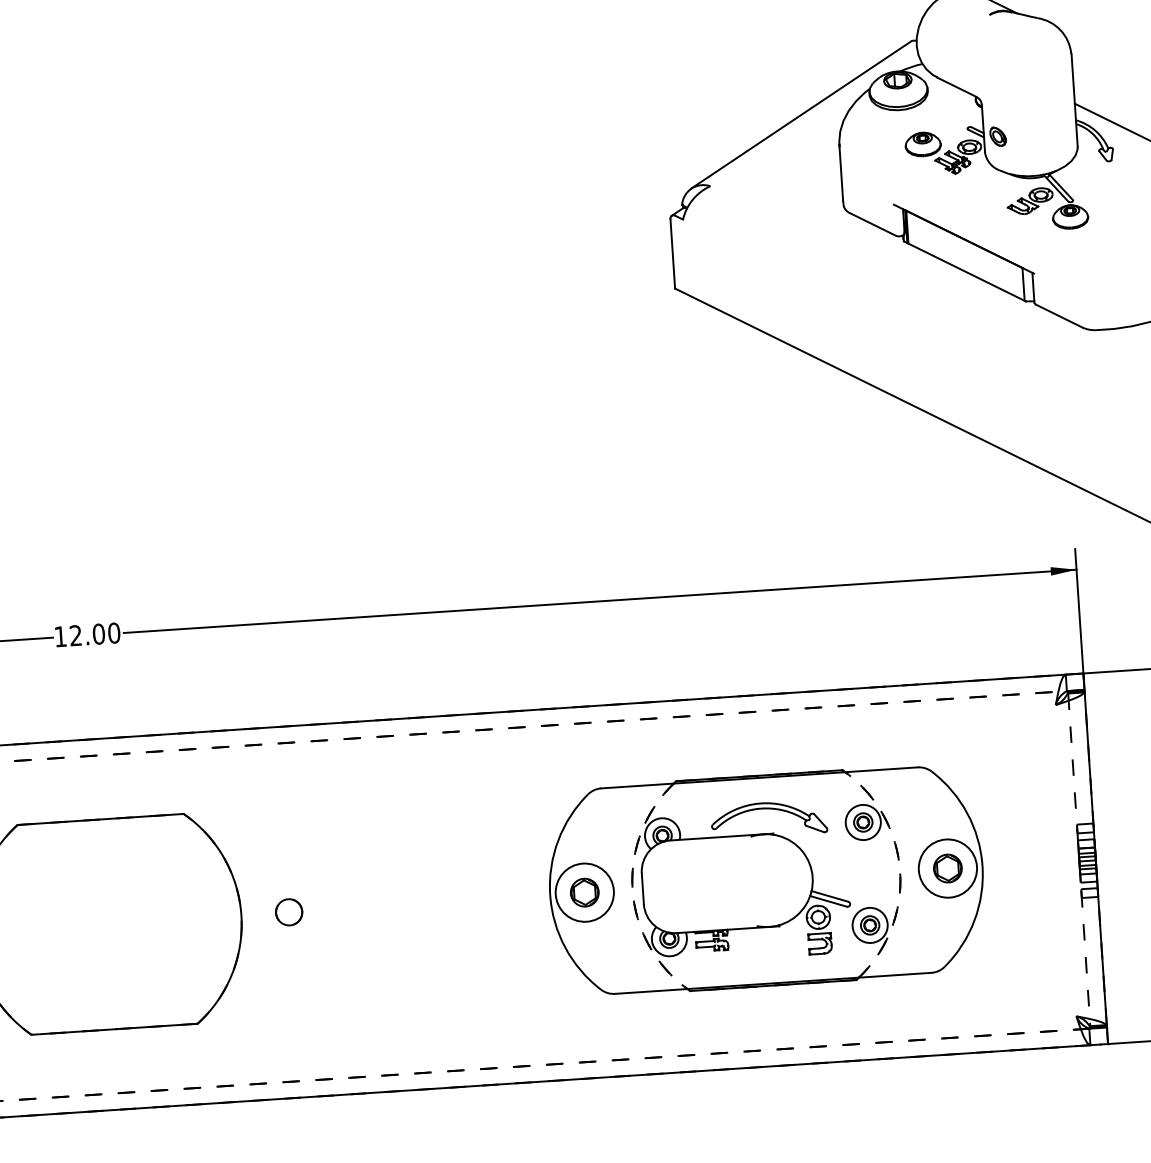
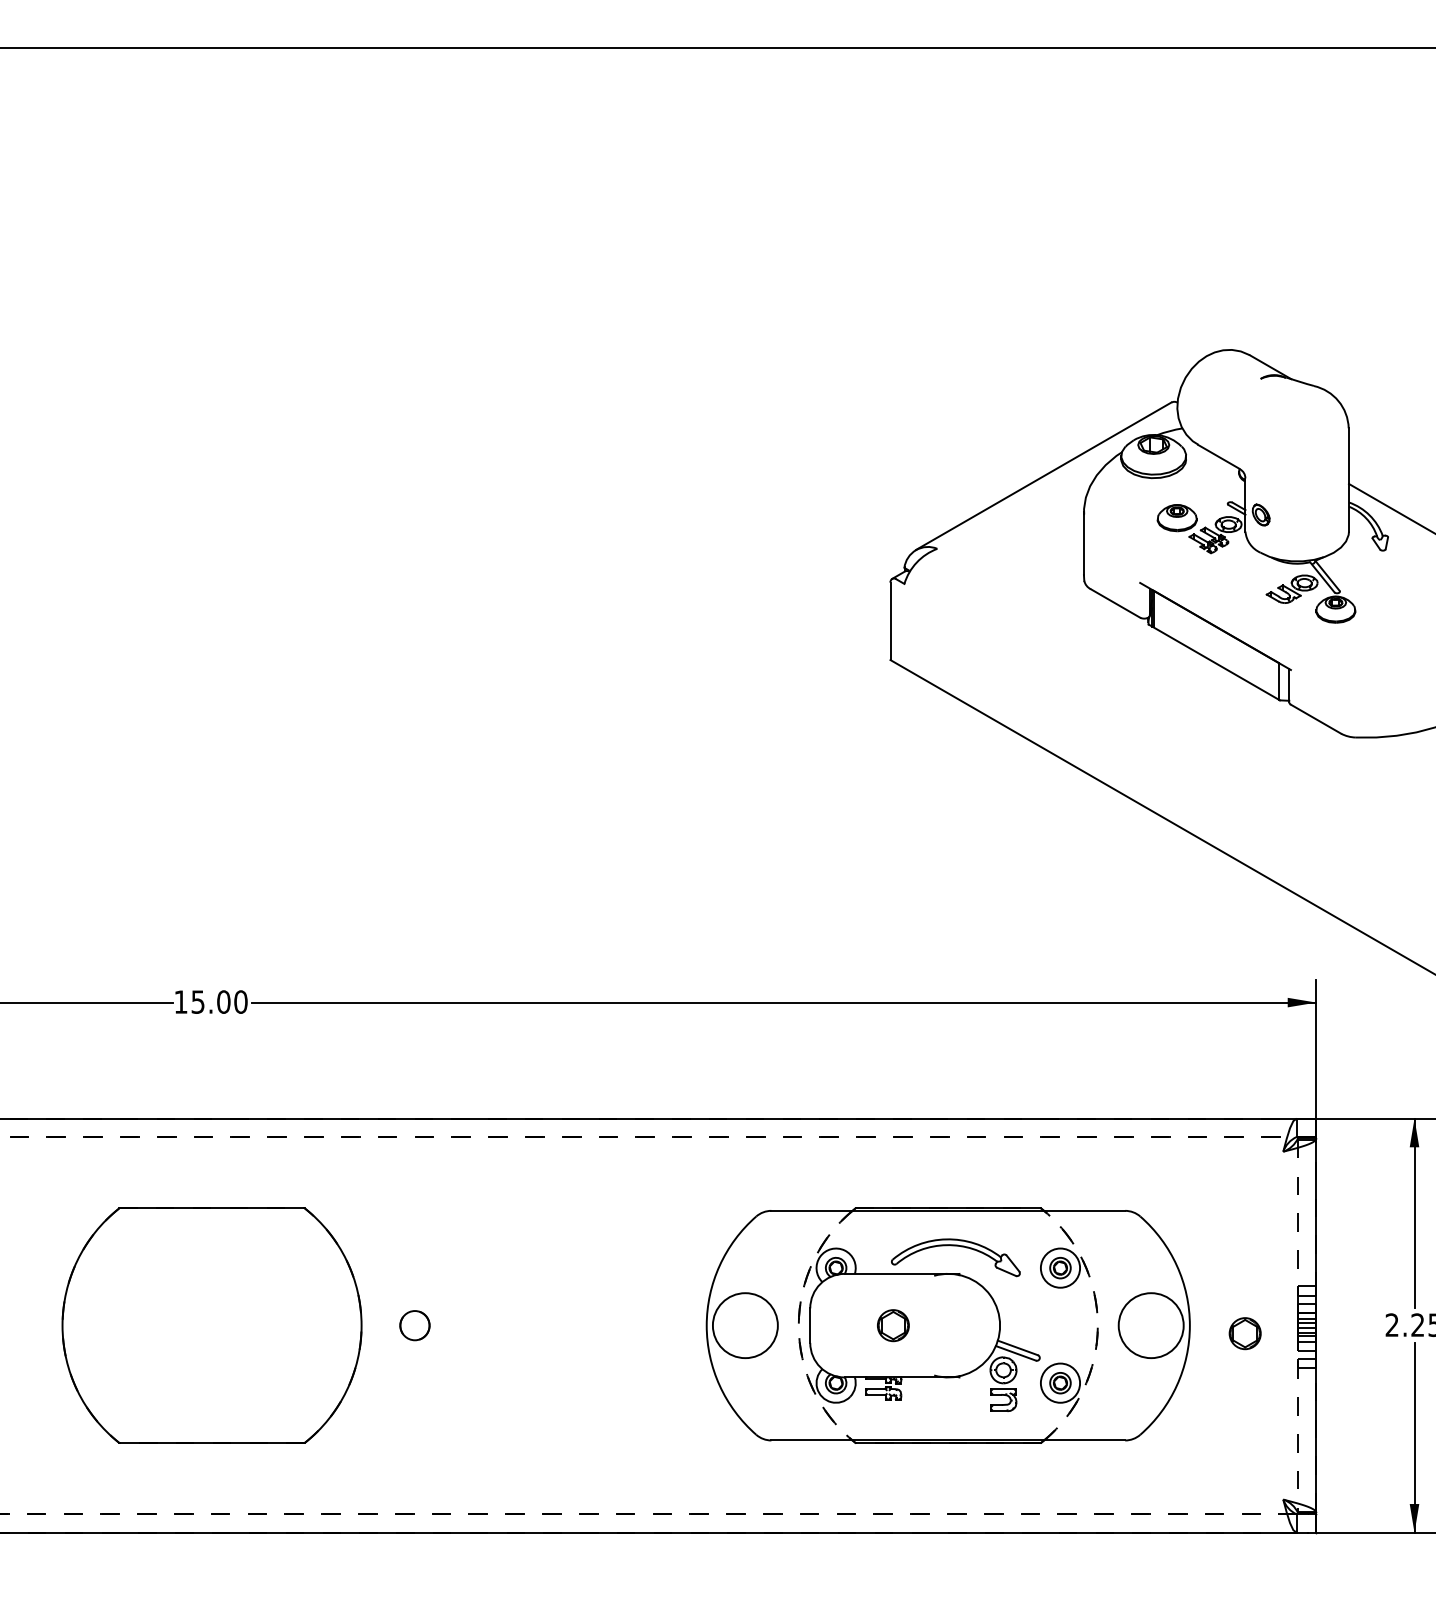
text: (75, 635) -> (197, 1001), 12.00 -> 15.00
part: (947, 868) -> (1244, 1333), moved
part: (584, 892) -> (893, 1325), moved

